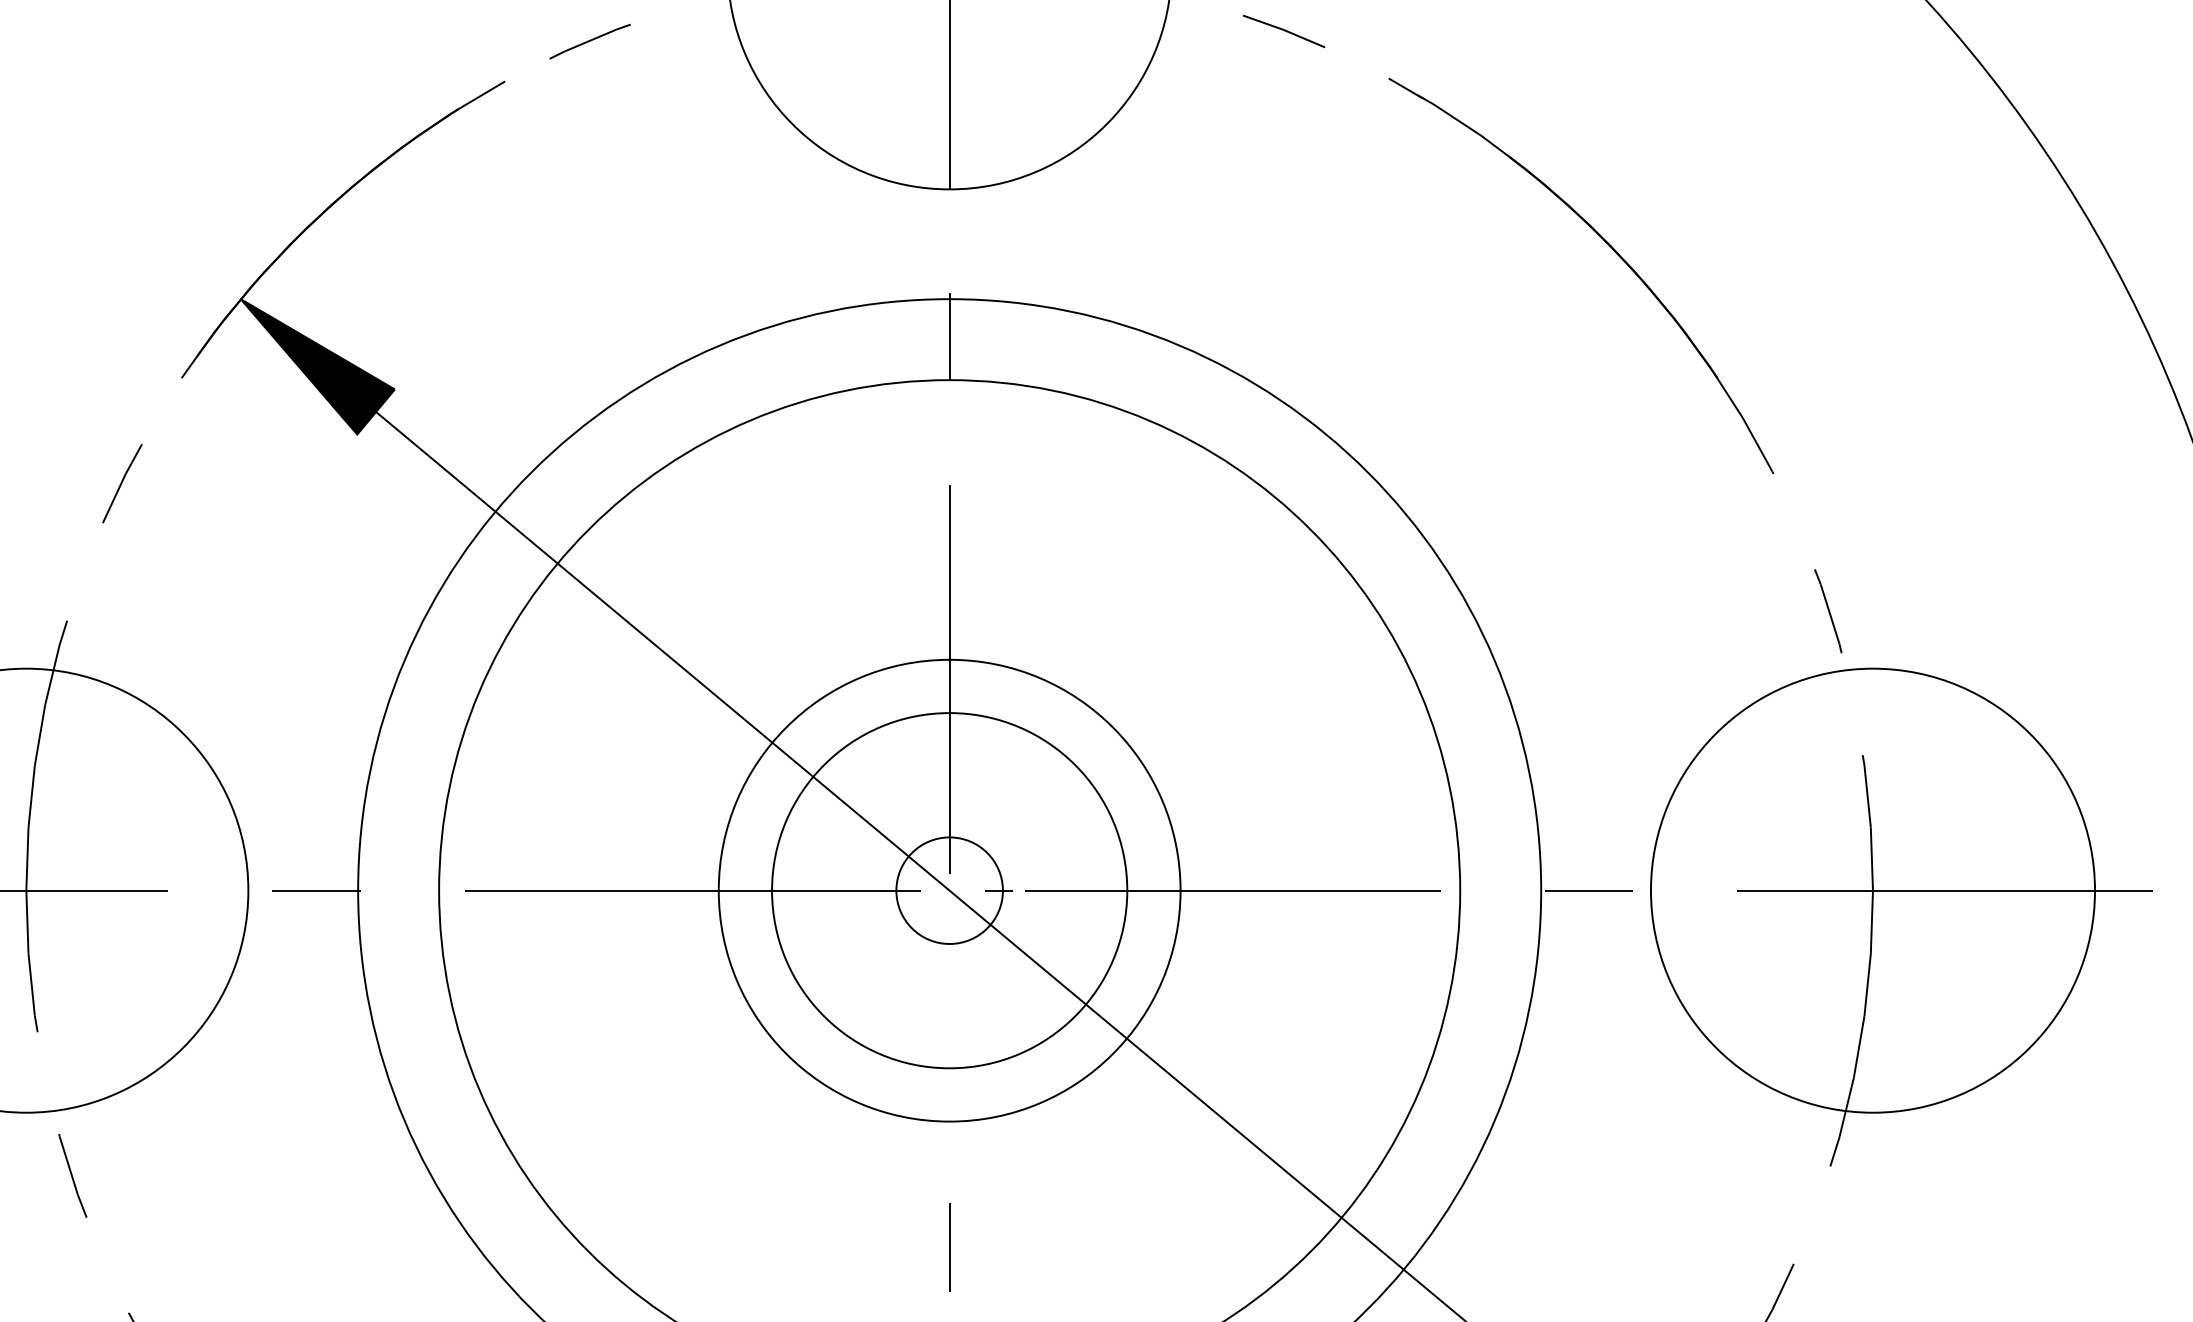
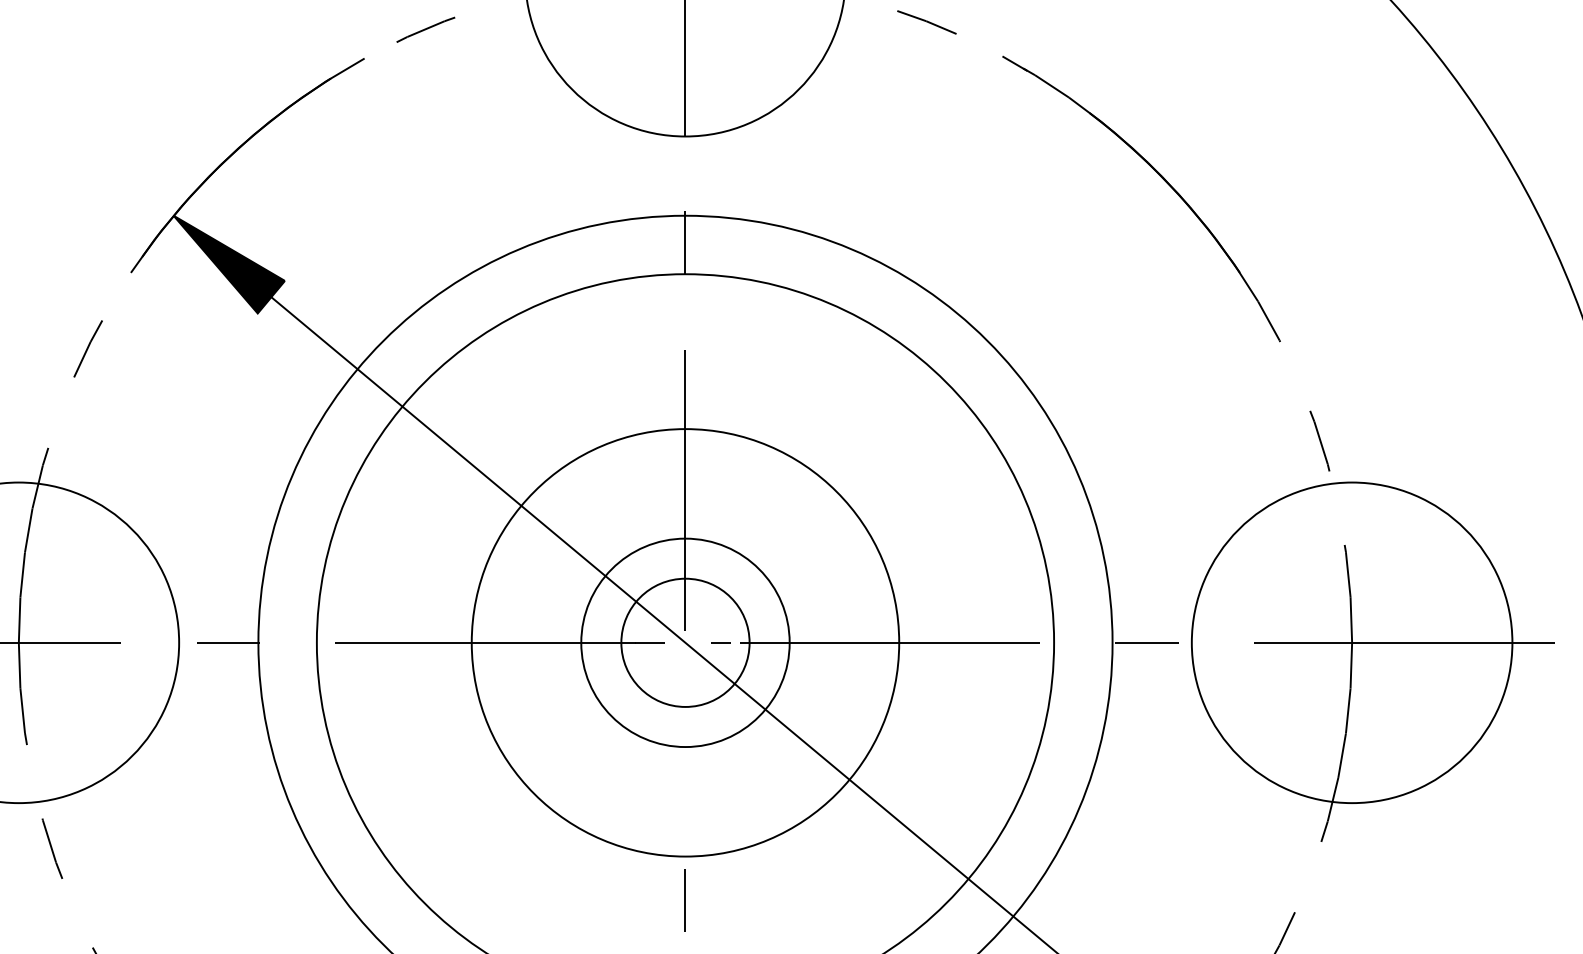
circle: (949, 890) -> (685, 642), size x0.62
circle: (949, 890) -> (685, 642), size x1.67
circle: (949, 890) -> (685, 642), size x1.67

